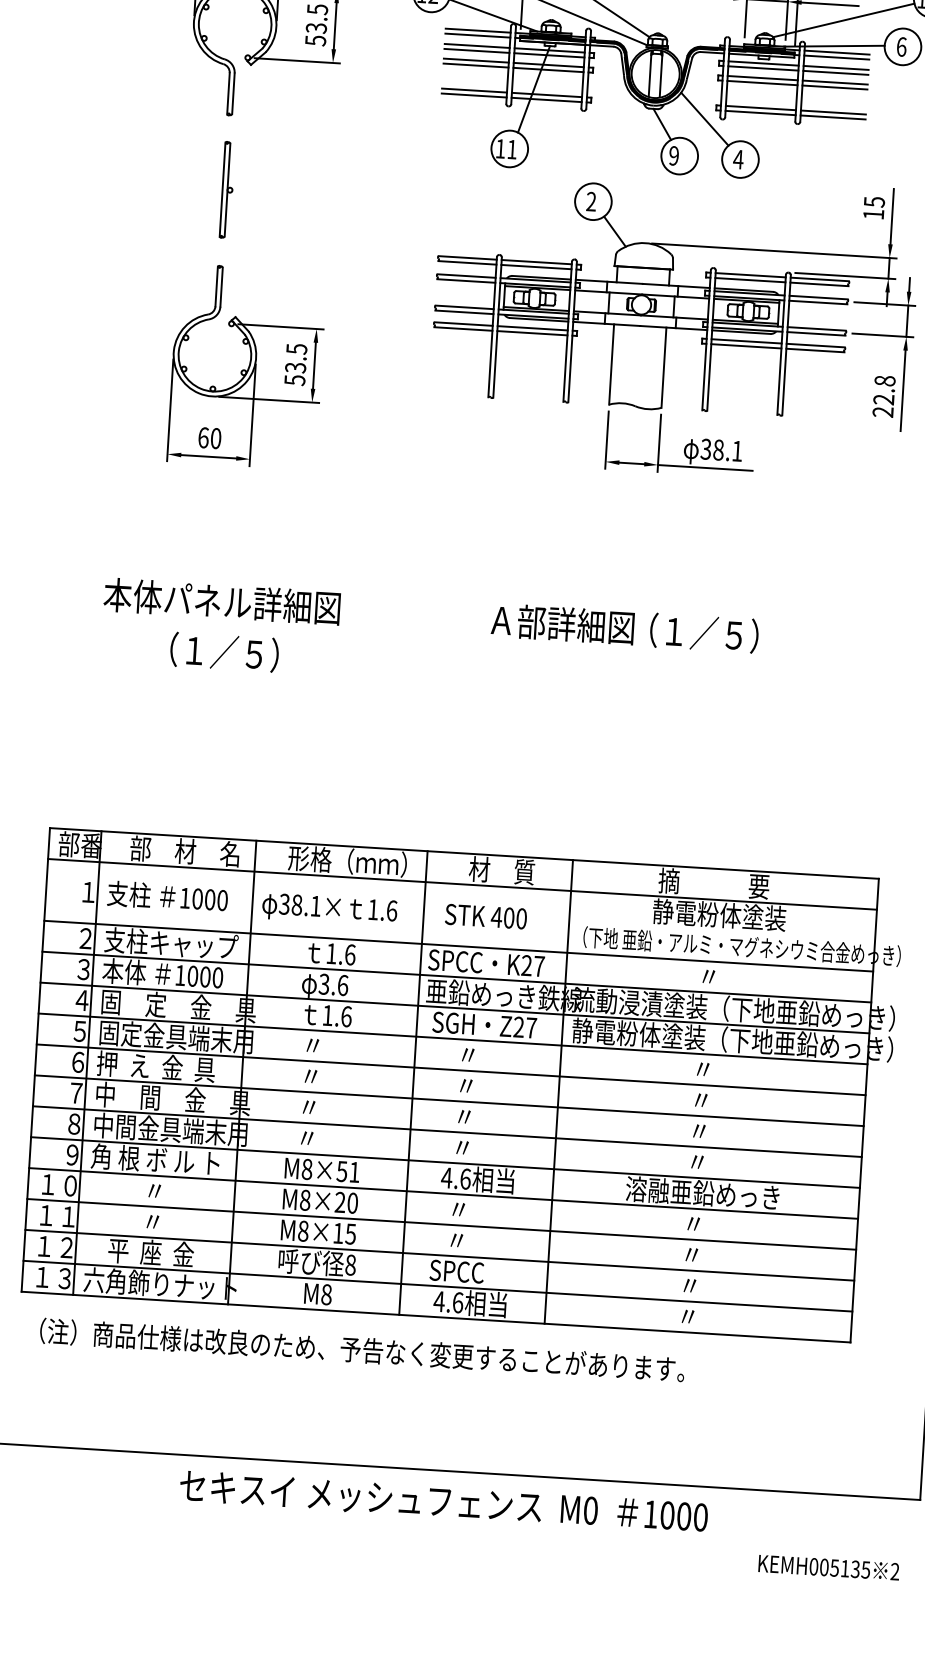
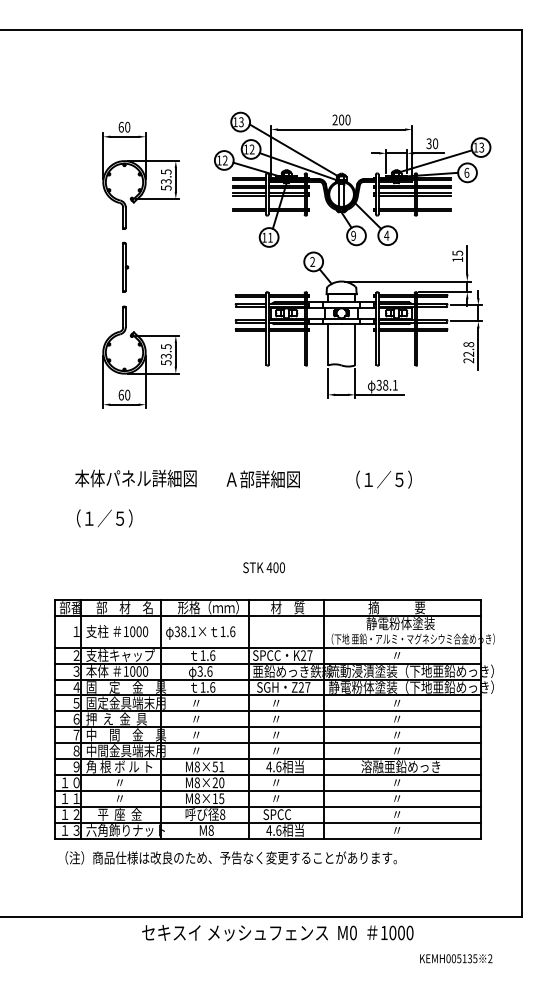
text: (561, 624) -> (262, 479), moved
text: (224, 652) -> (104, 518), moved
text: (484, 916) -> (263, 567), moved
text: (829, 1567) -> (456, 958), moved

